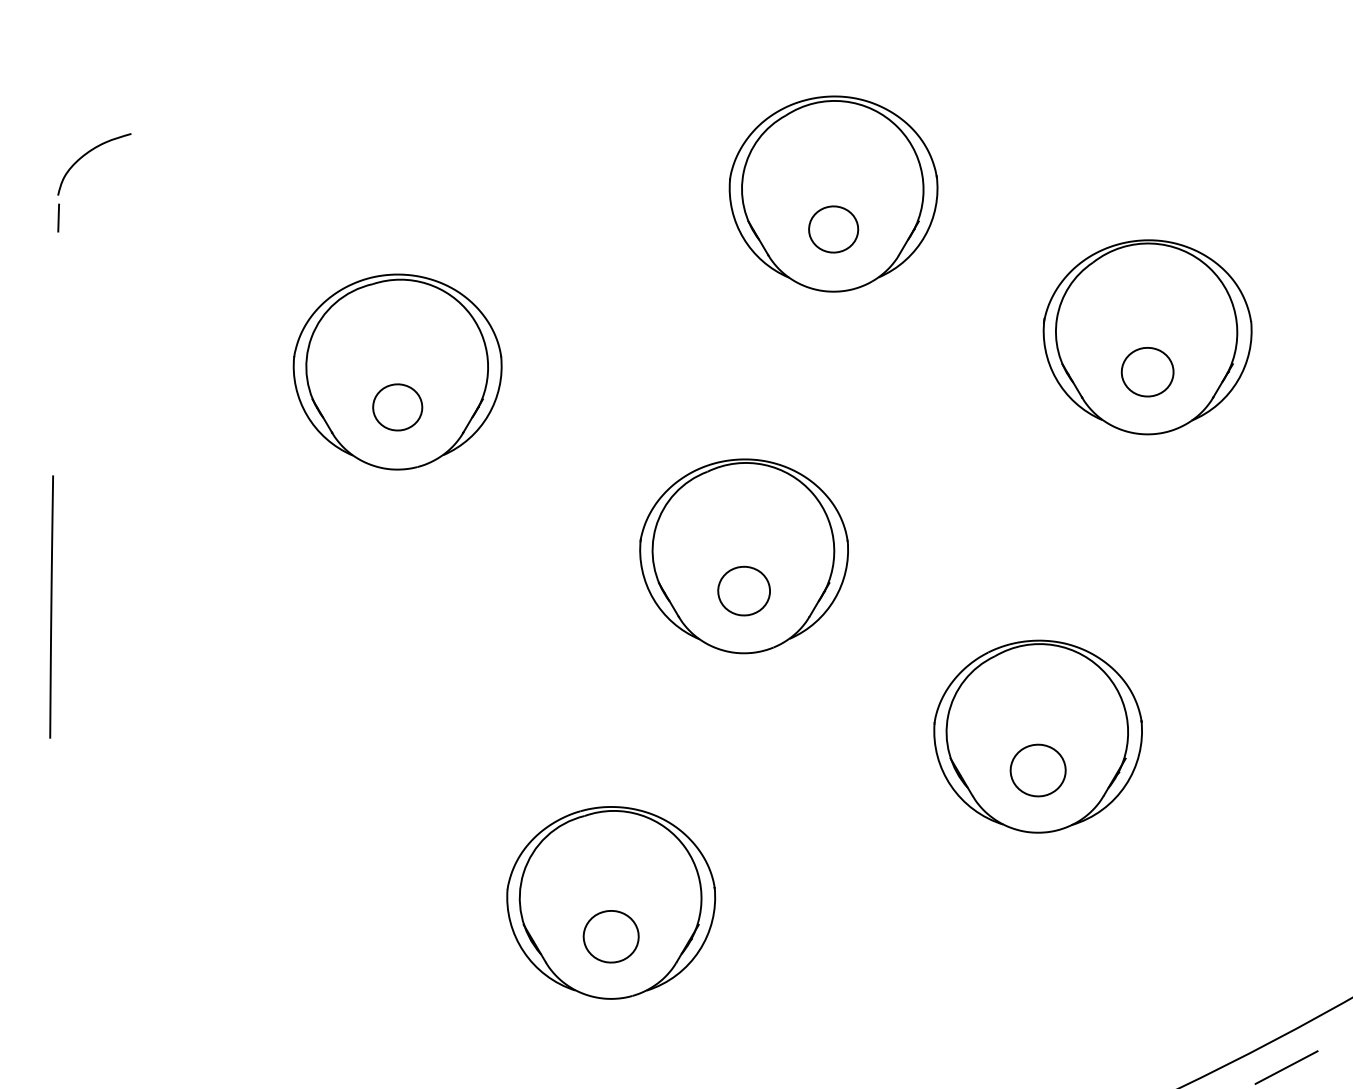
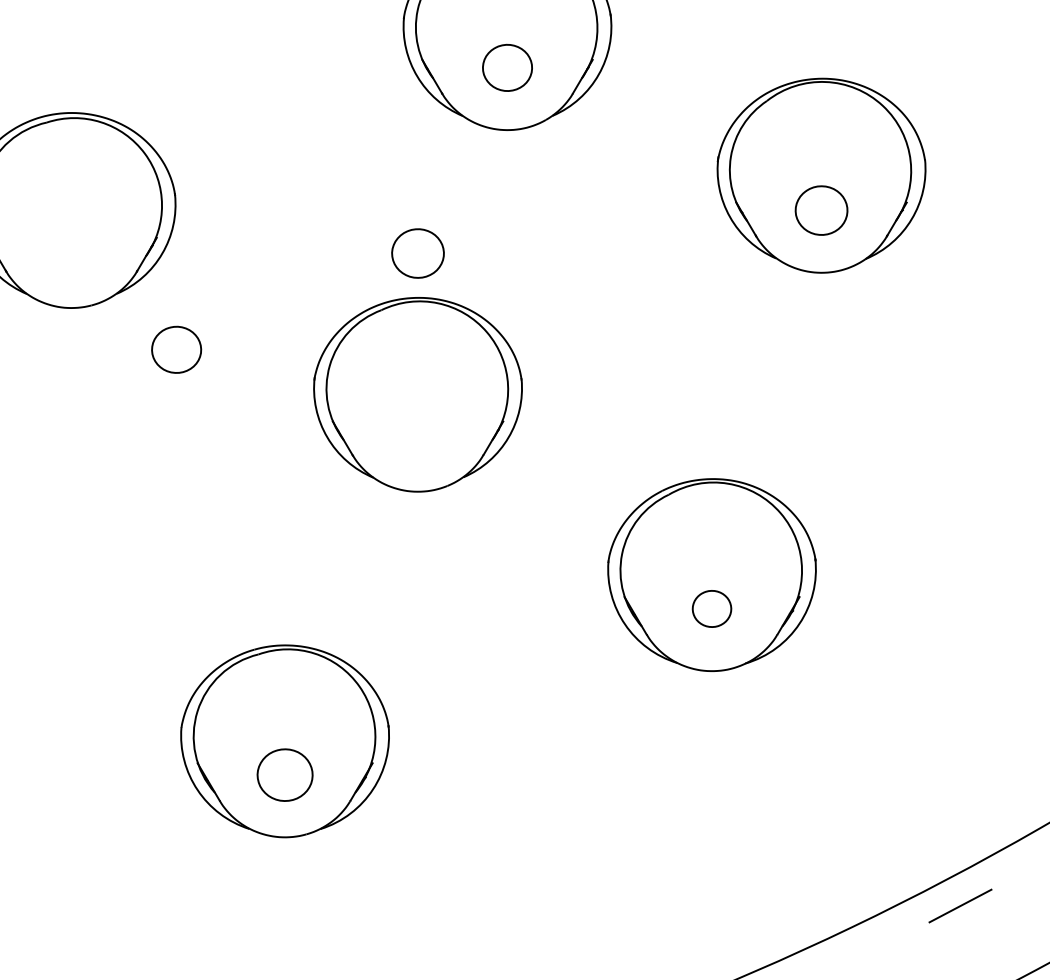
part: (397, 407) -> (176, 349), moved
part: (743, 590) -> (417, 252), moved
part: (1037, 770) -> (711, 608), size x0.7

